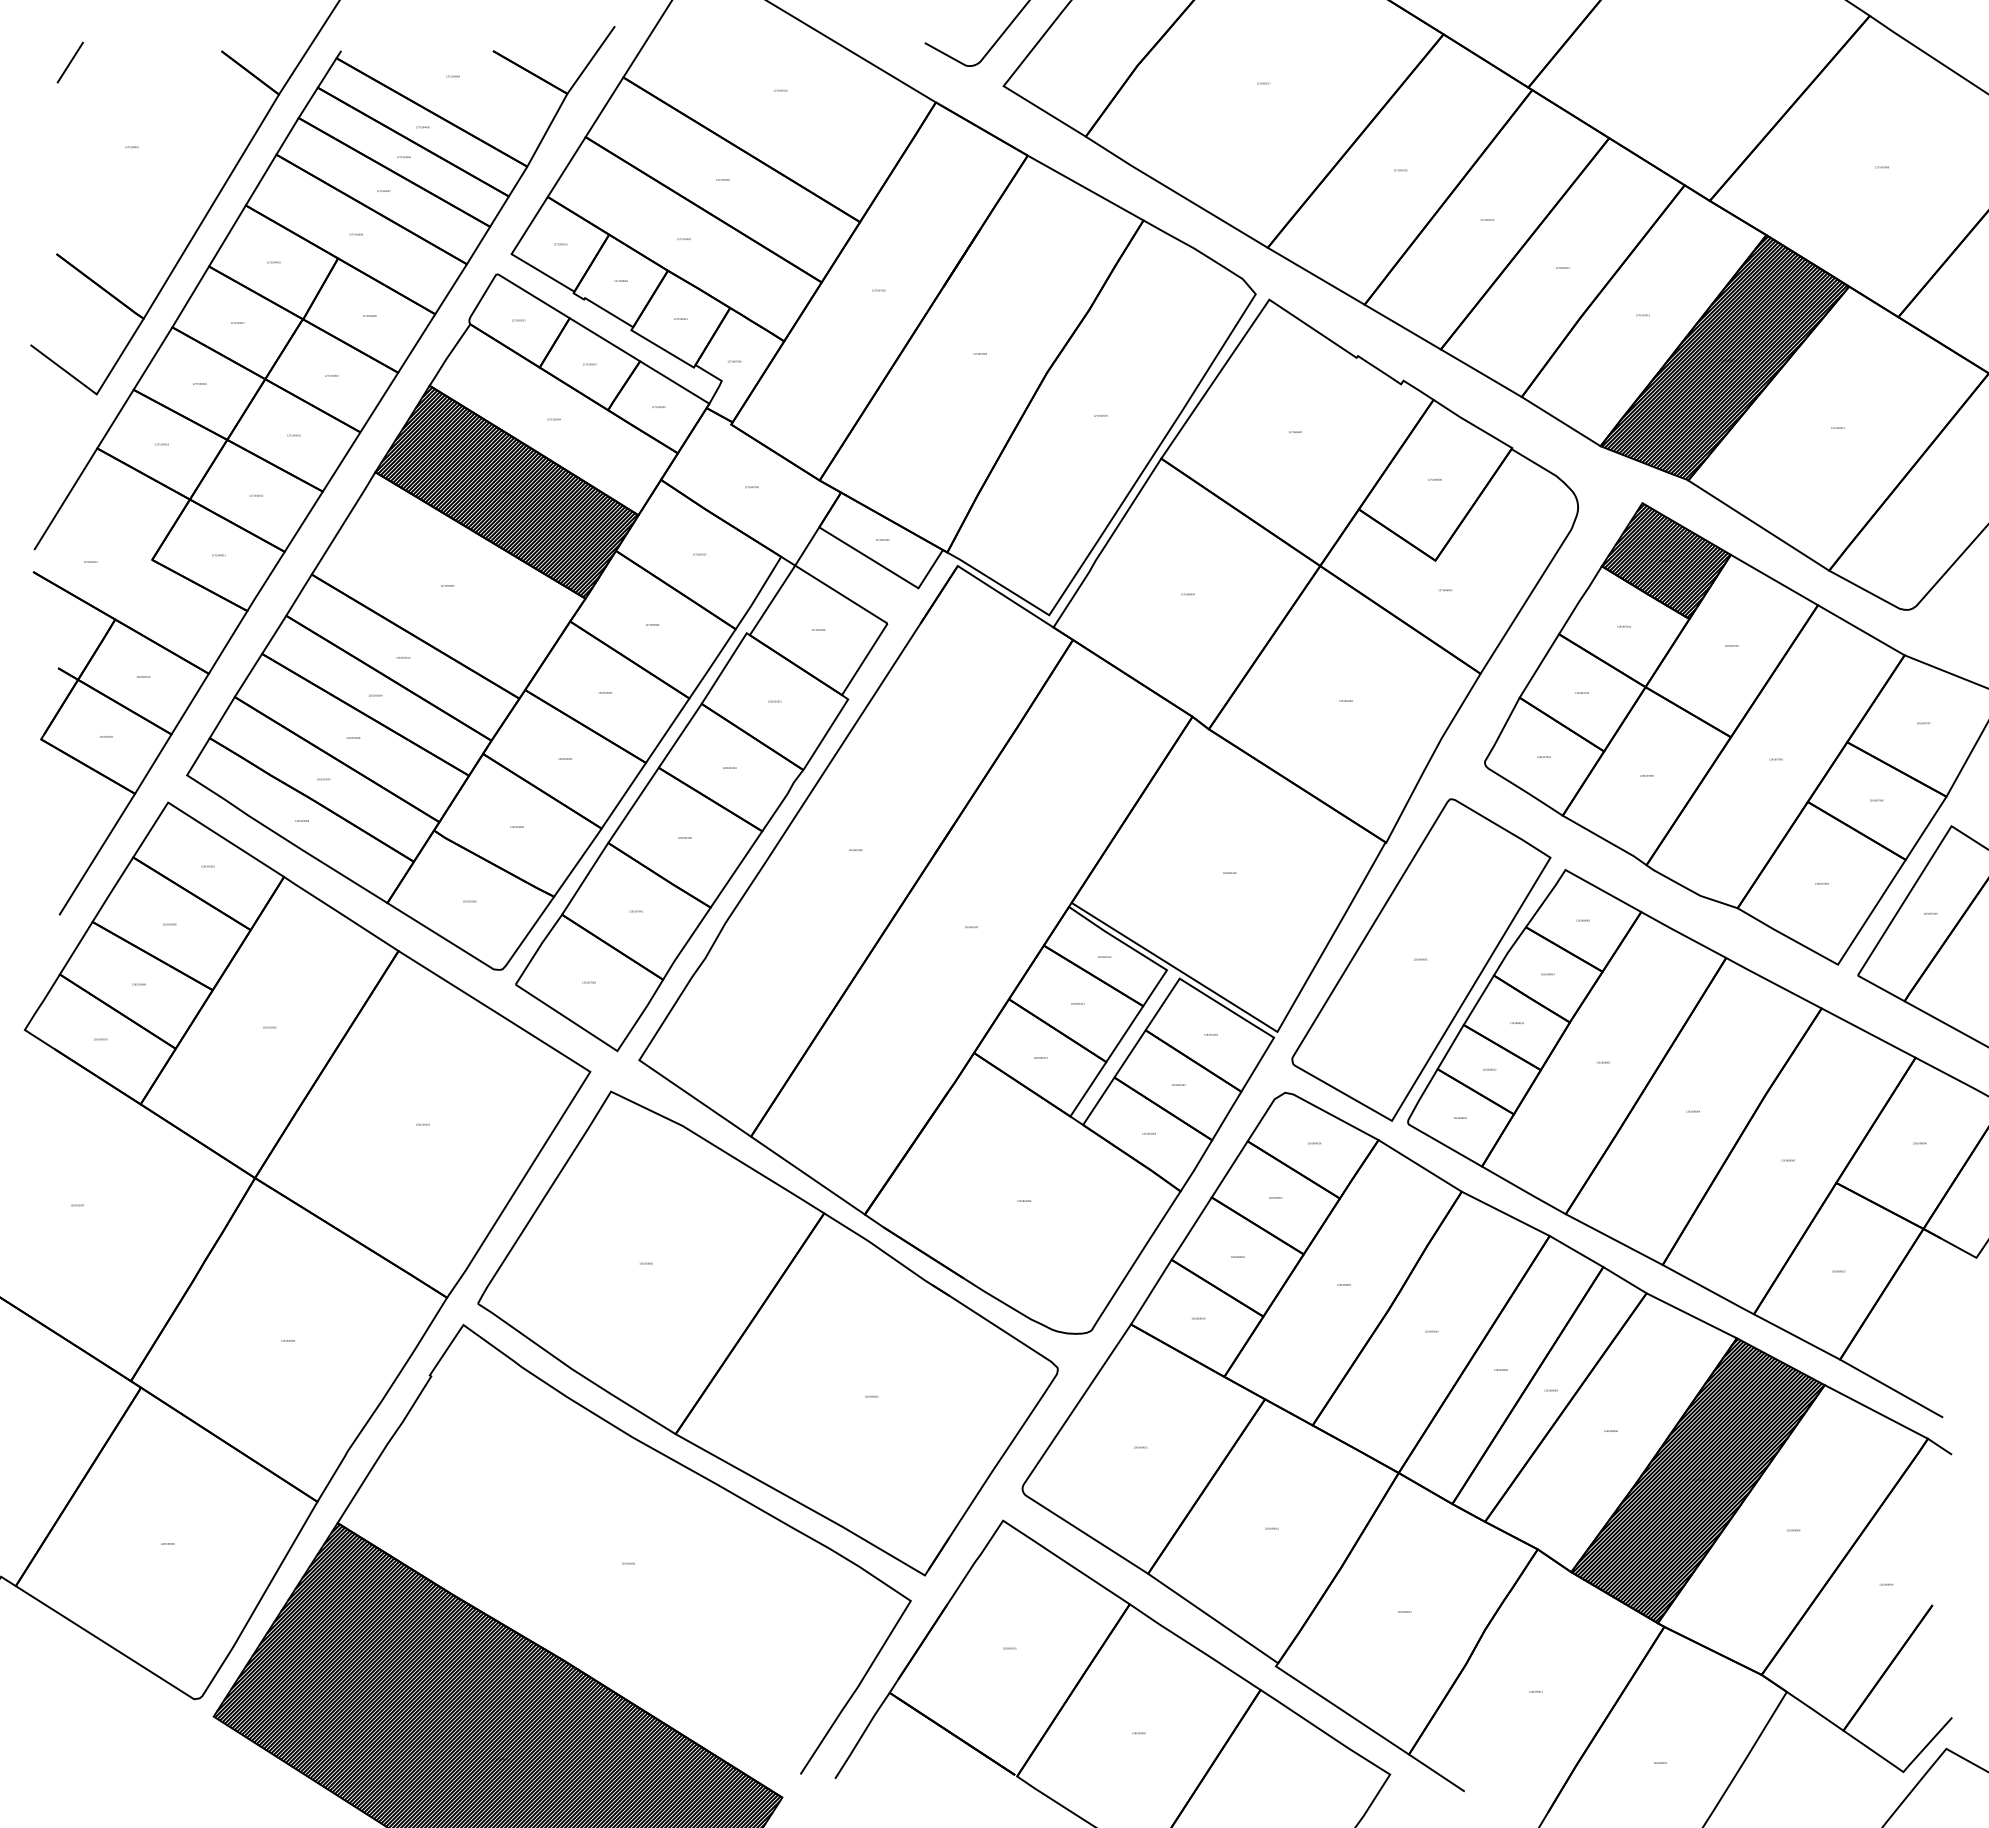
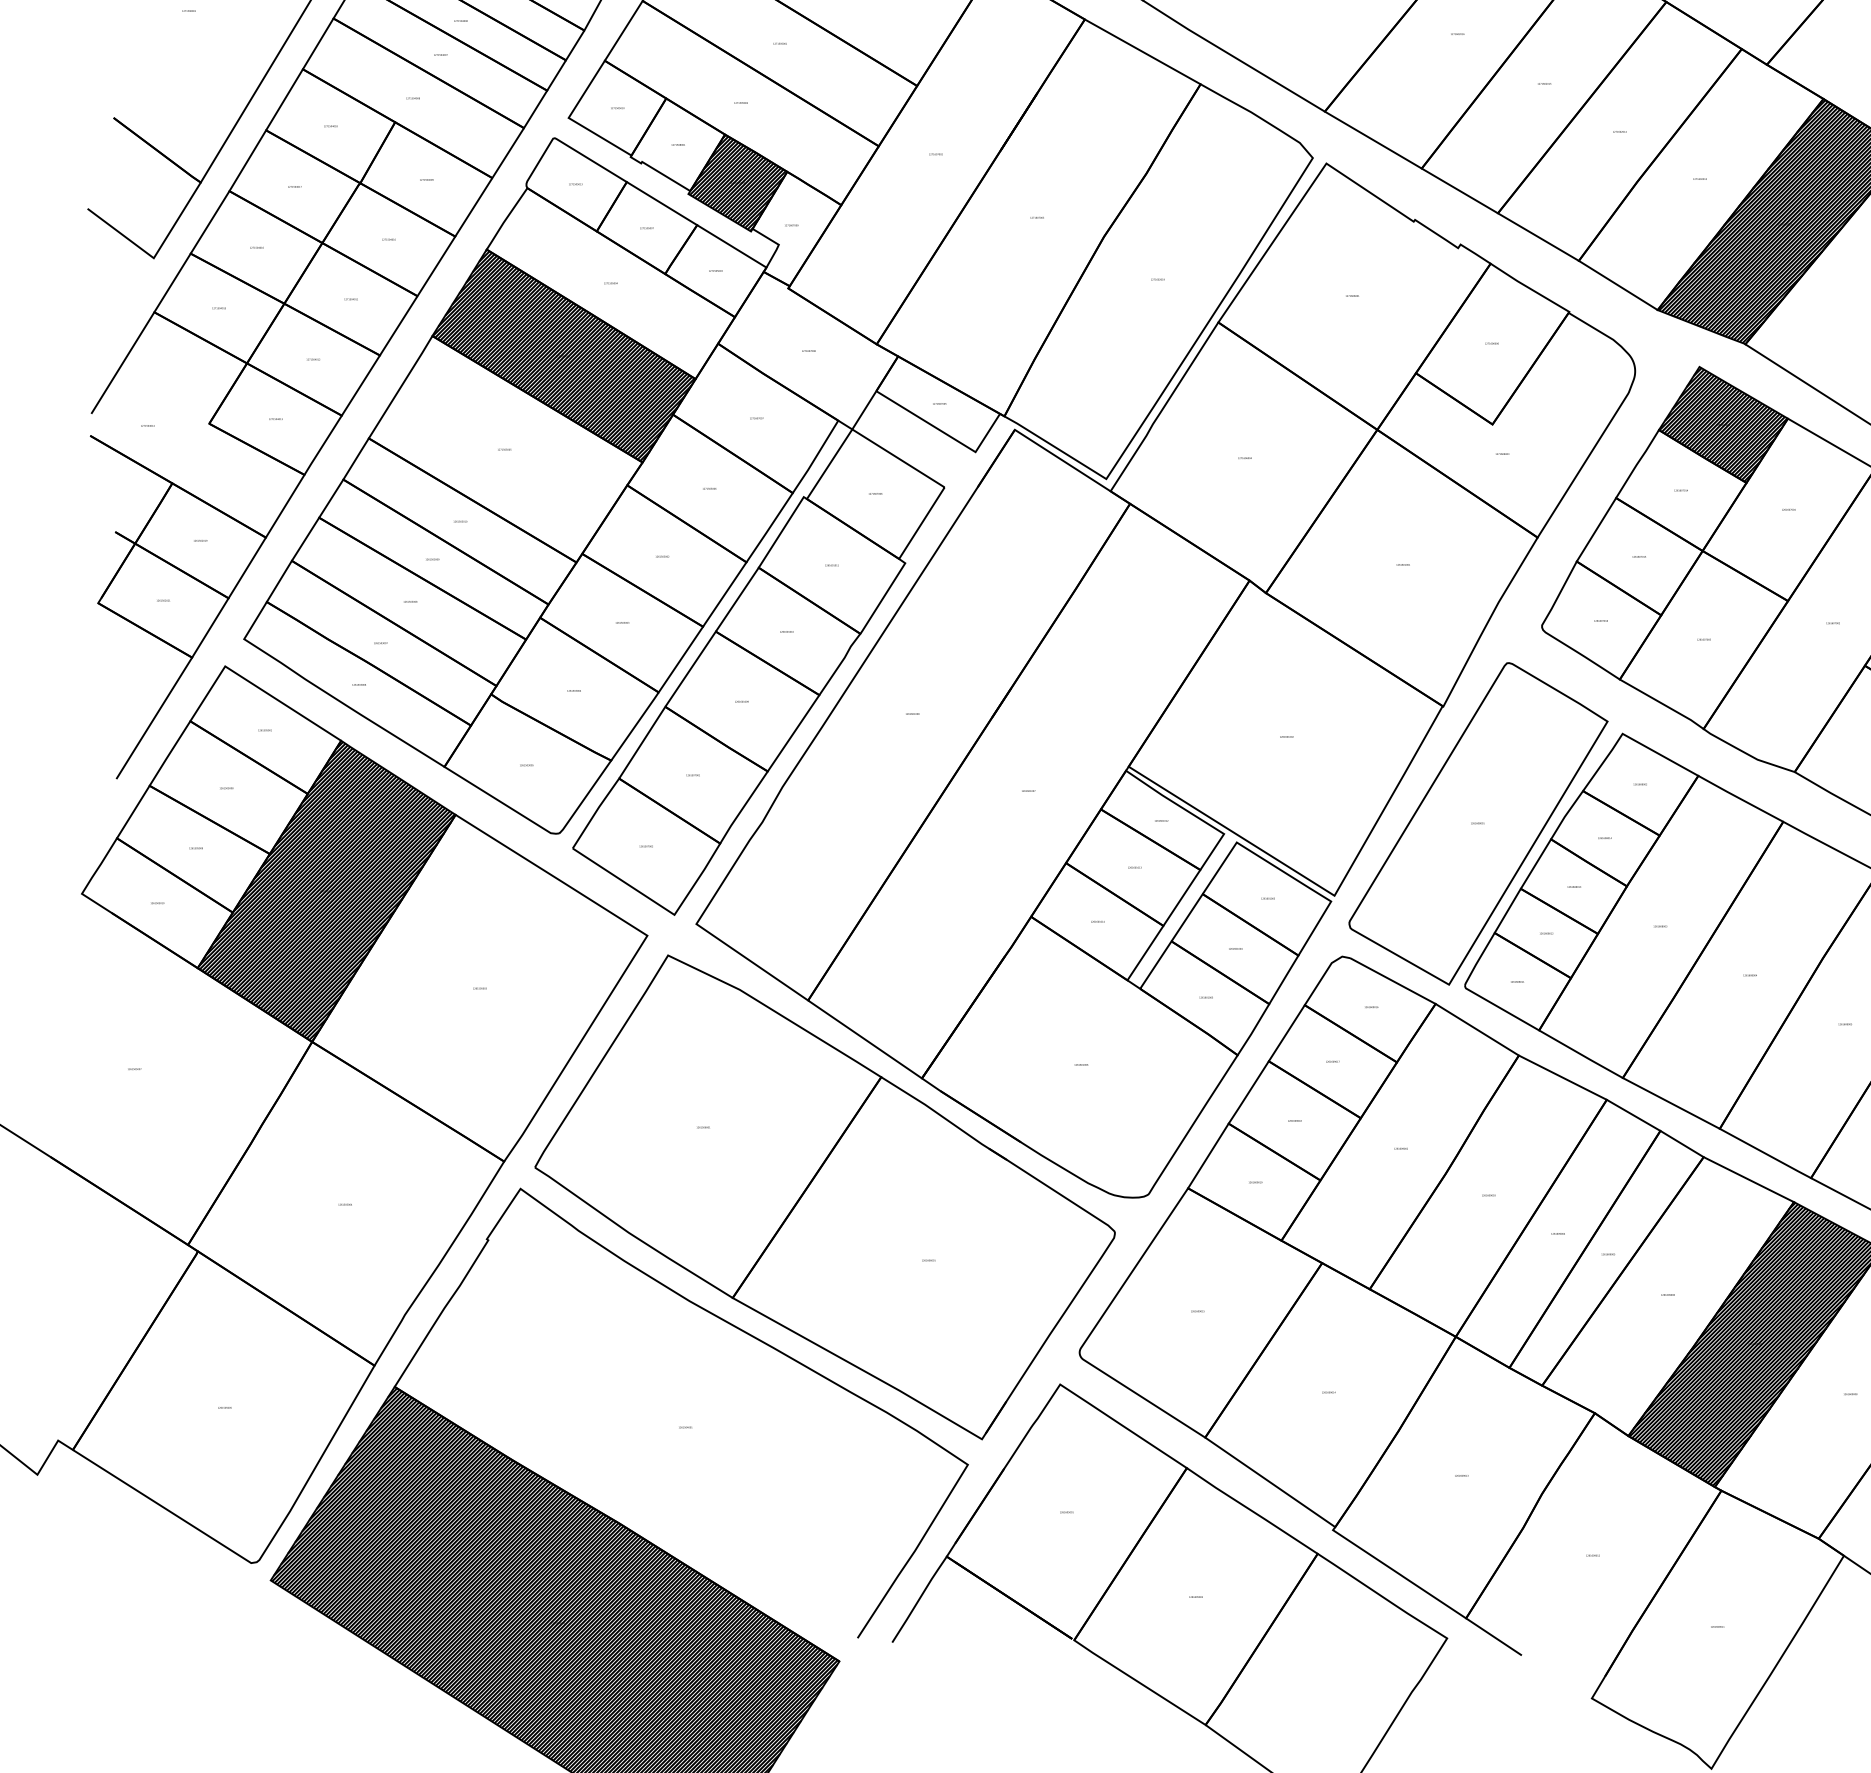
hatch: (680, 319) -> (737, 183), added
hatch: (269, 1027) -> (326, 891), added

